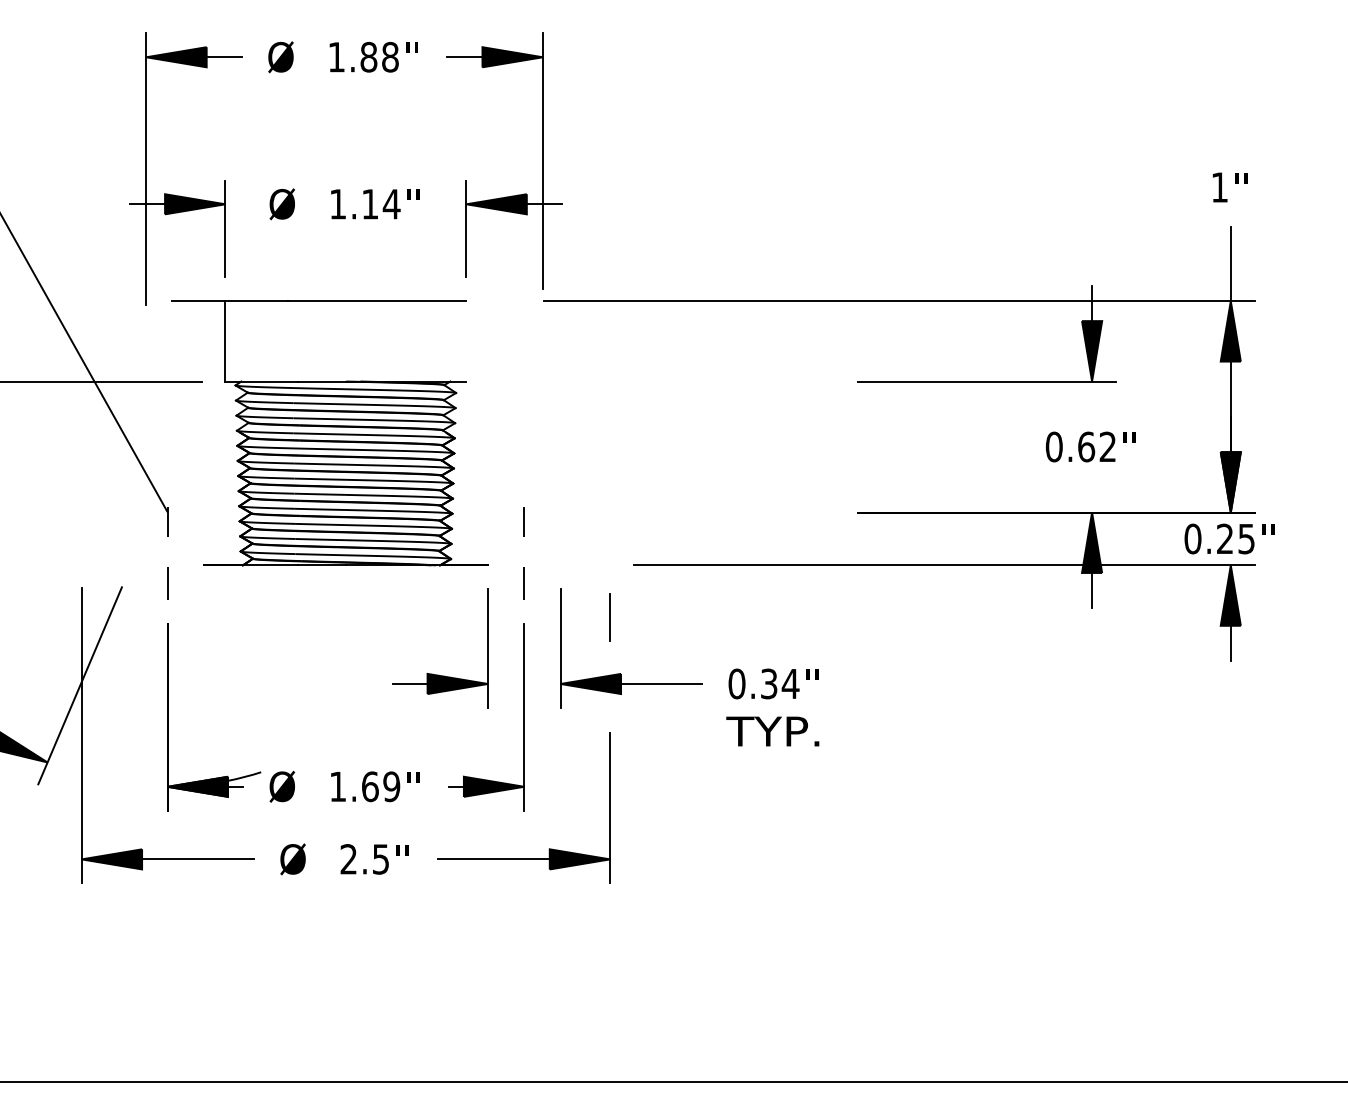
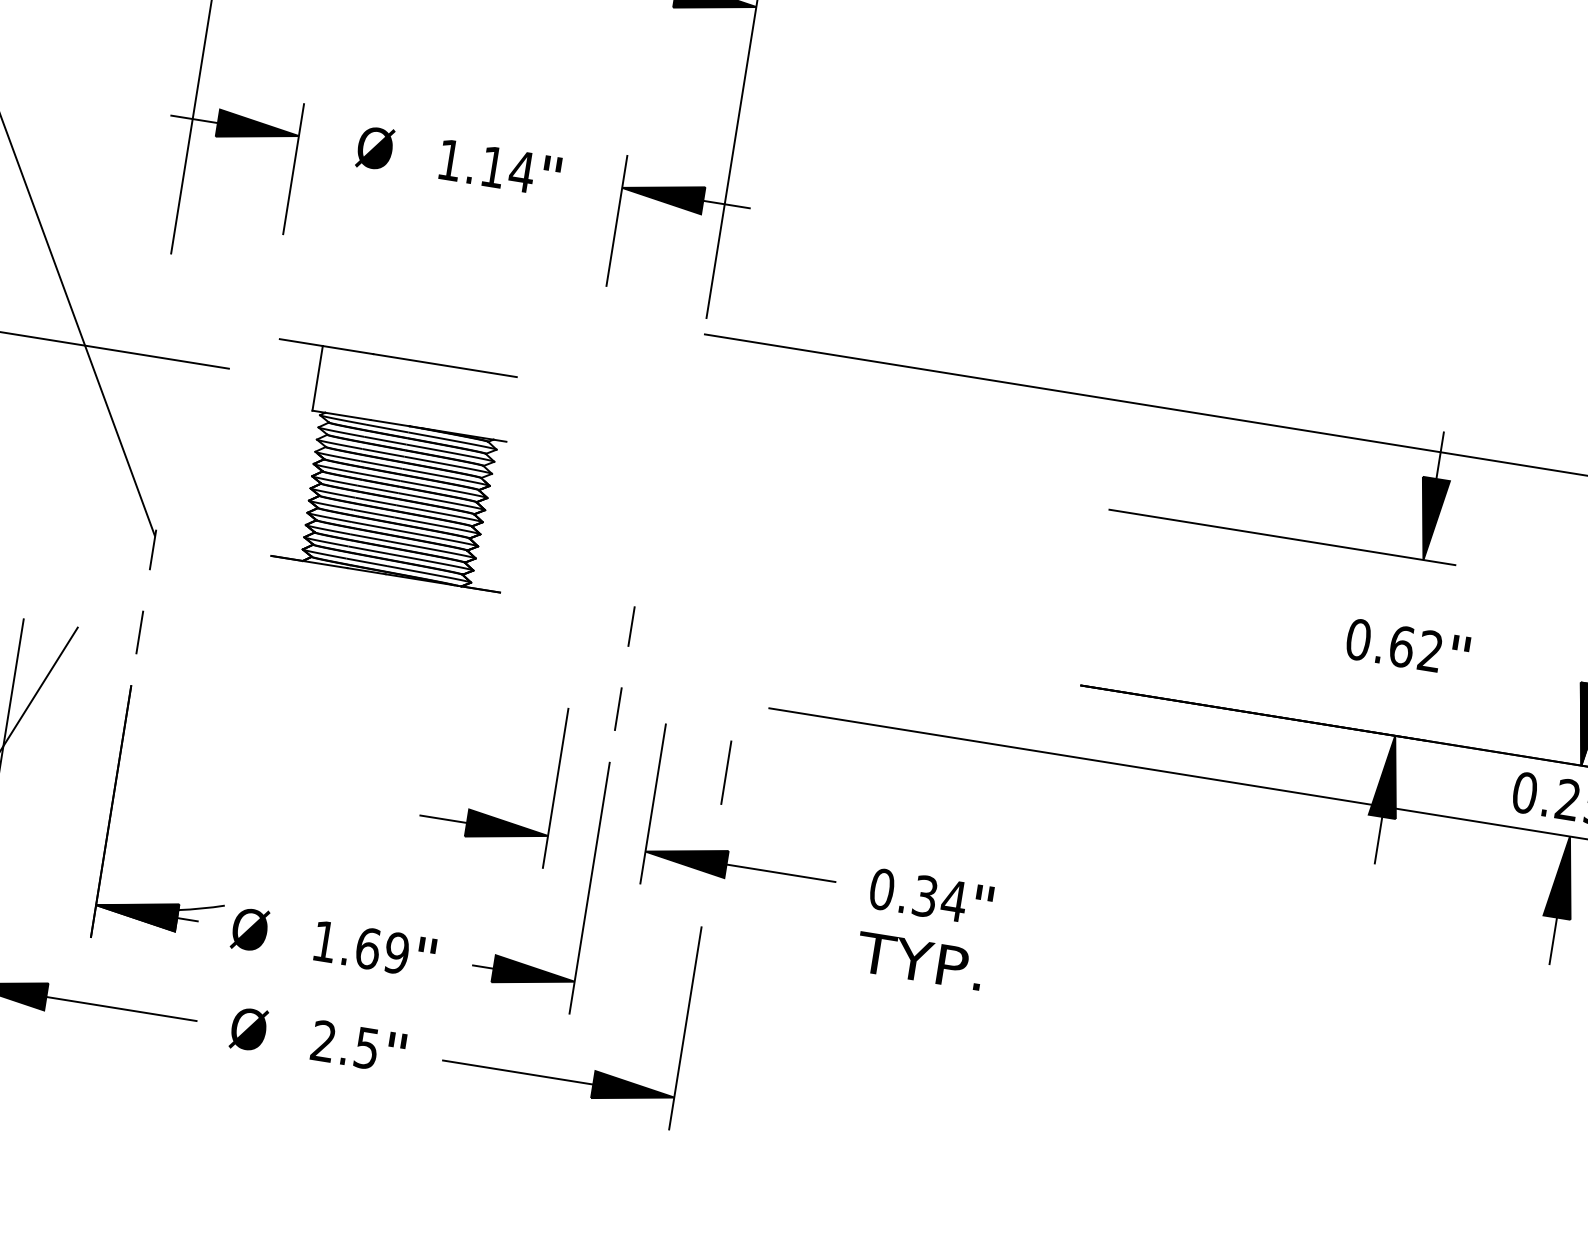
part: (329, 433) -> (389, 465), size x0.6

